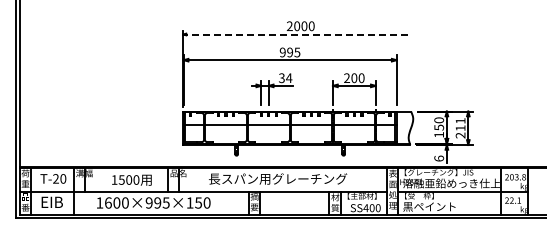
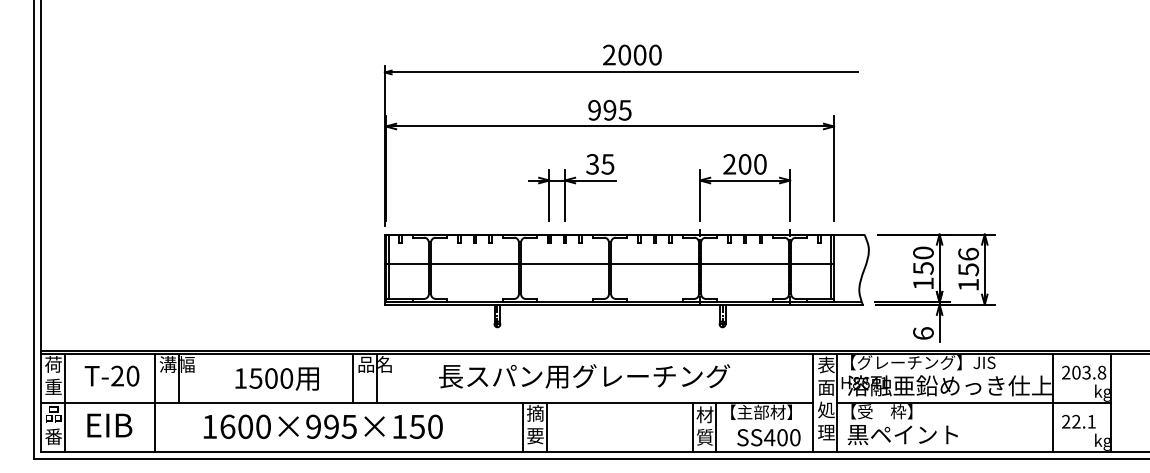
line: (297, 34) -> (625, 72), dashed -> solid
text: (289, 78) -> (608, 164), 34 -> 35
text: (460, 128) -> (968, 270), 211 -> 156

